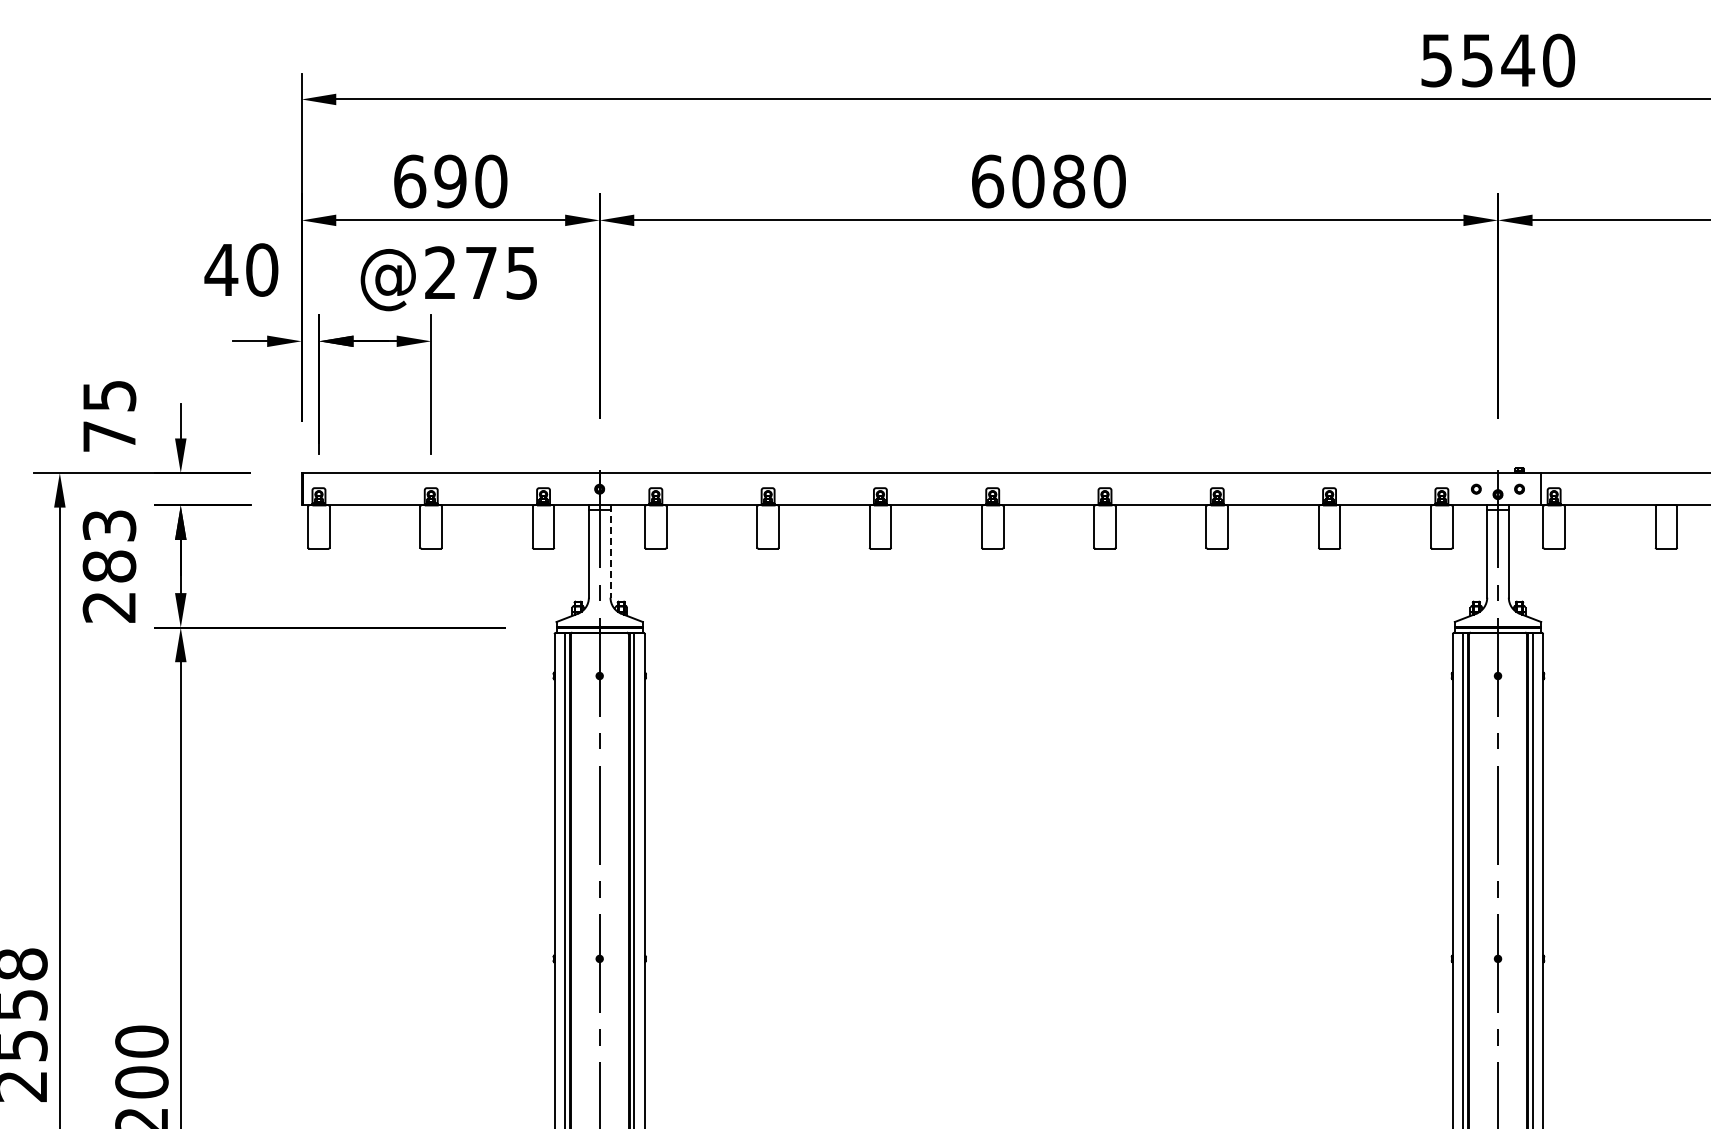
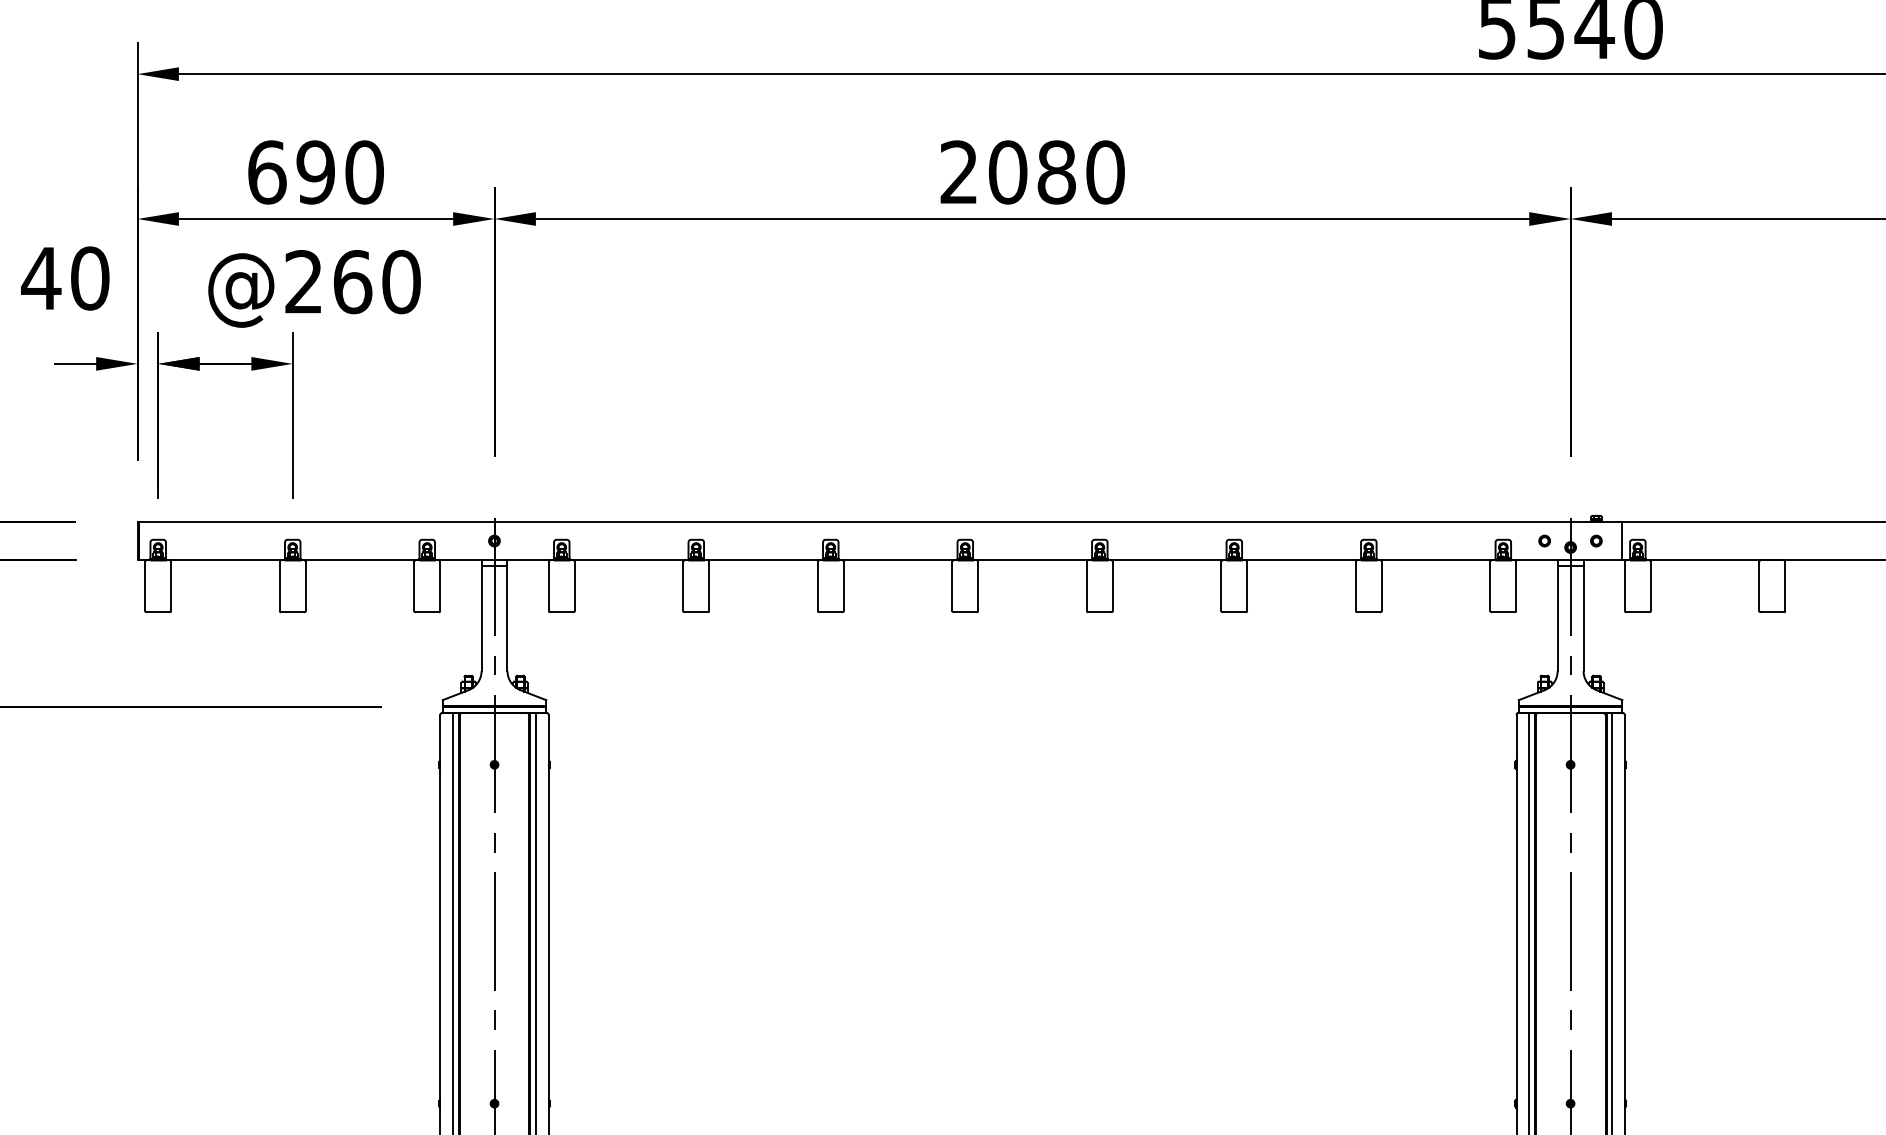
text: (988, 181) -> (960, 172), 6080 -> 2080
text: (501, 272) -> (376, 281), @275 -> @260
line: (610, 552) -> (507, 616), dashed -> solid

